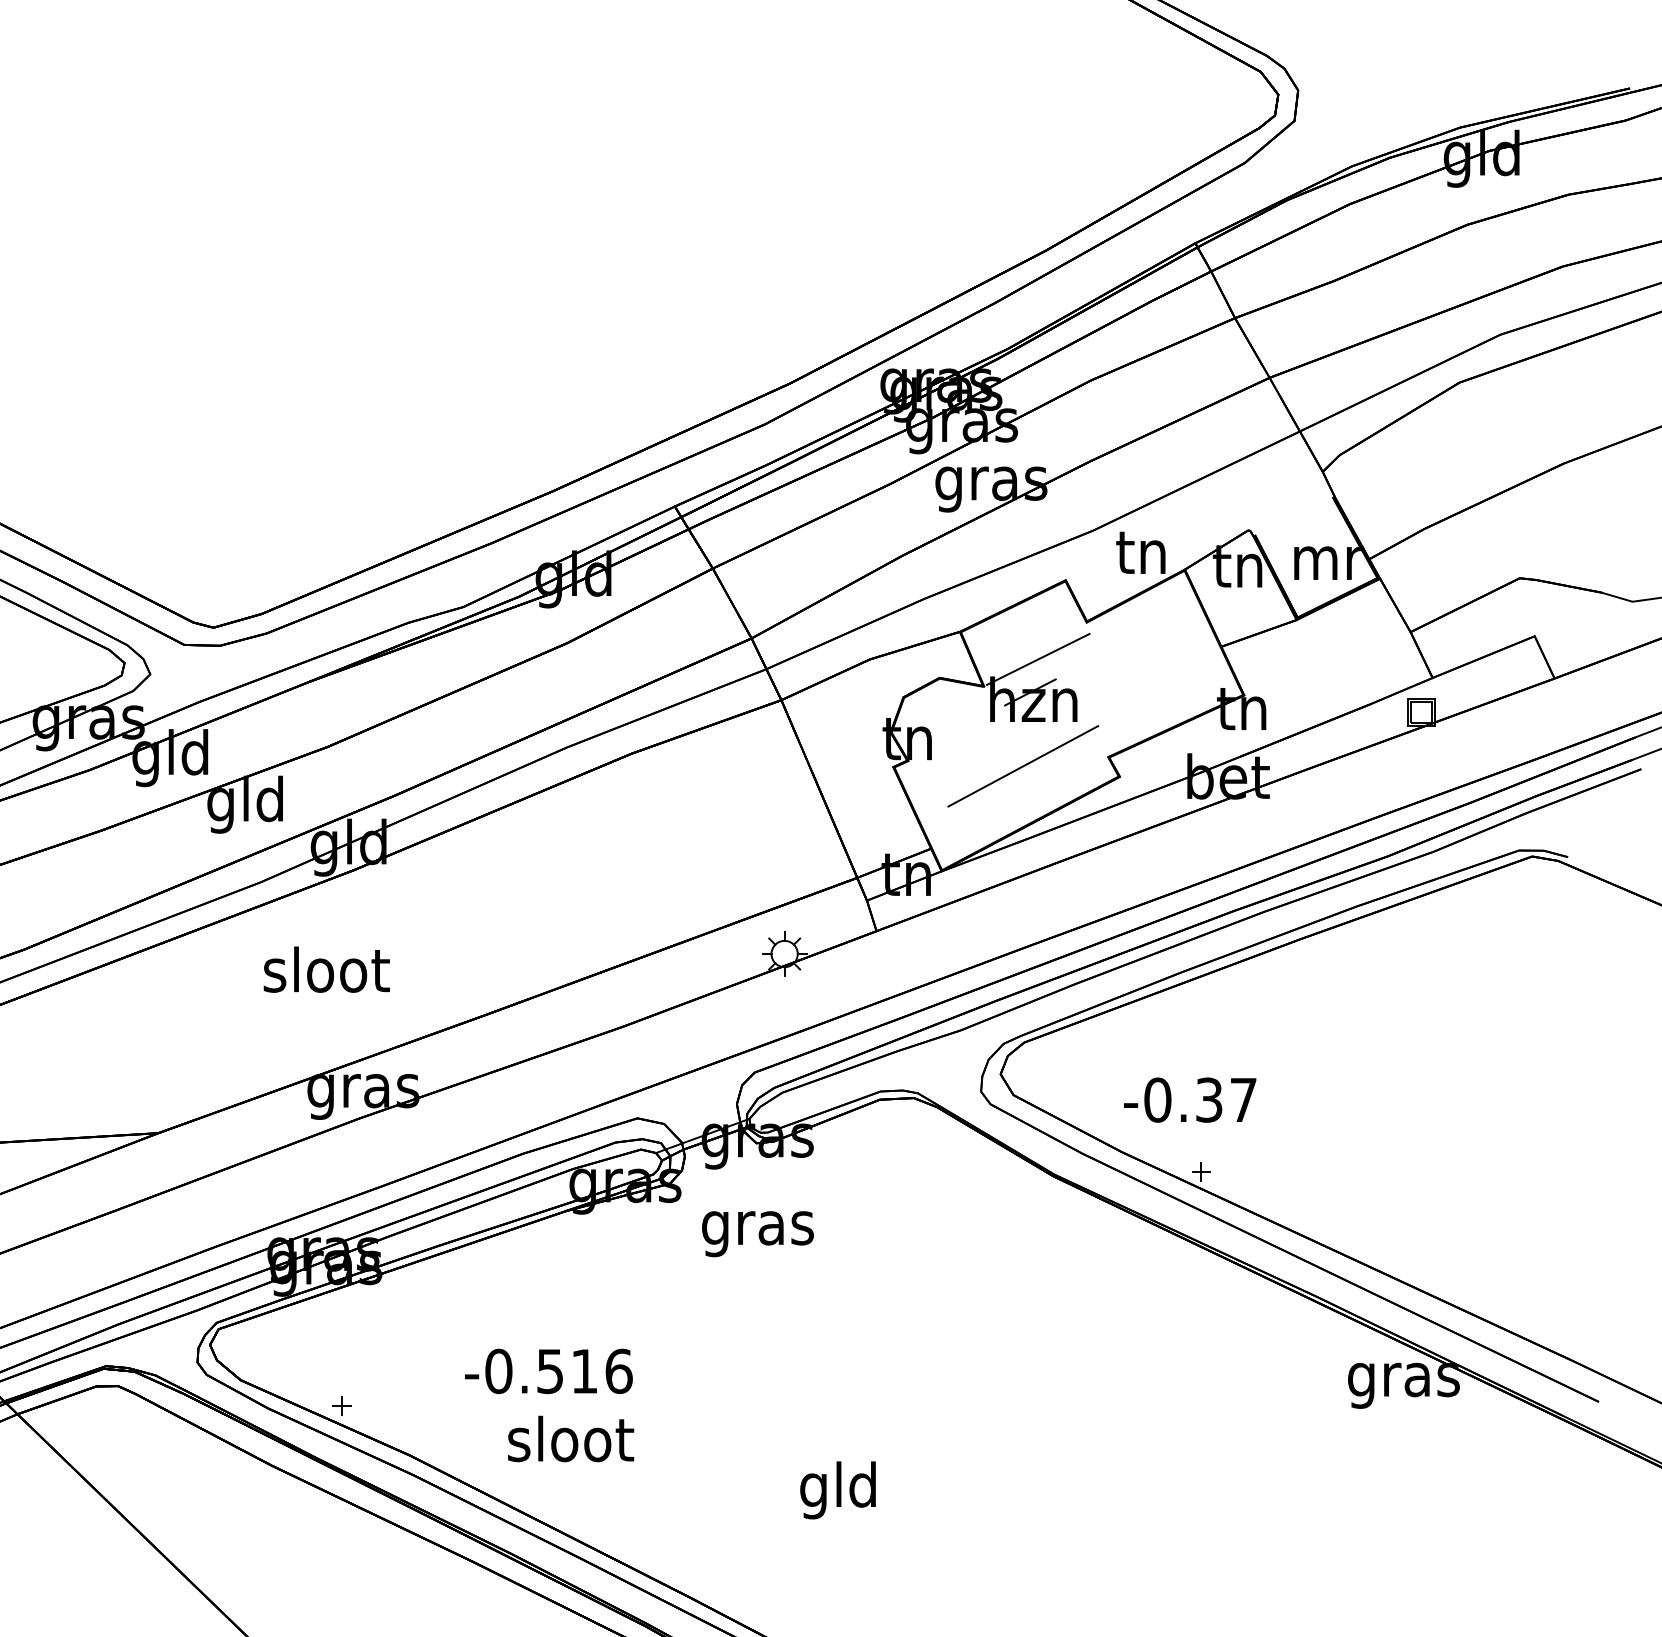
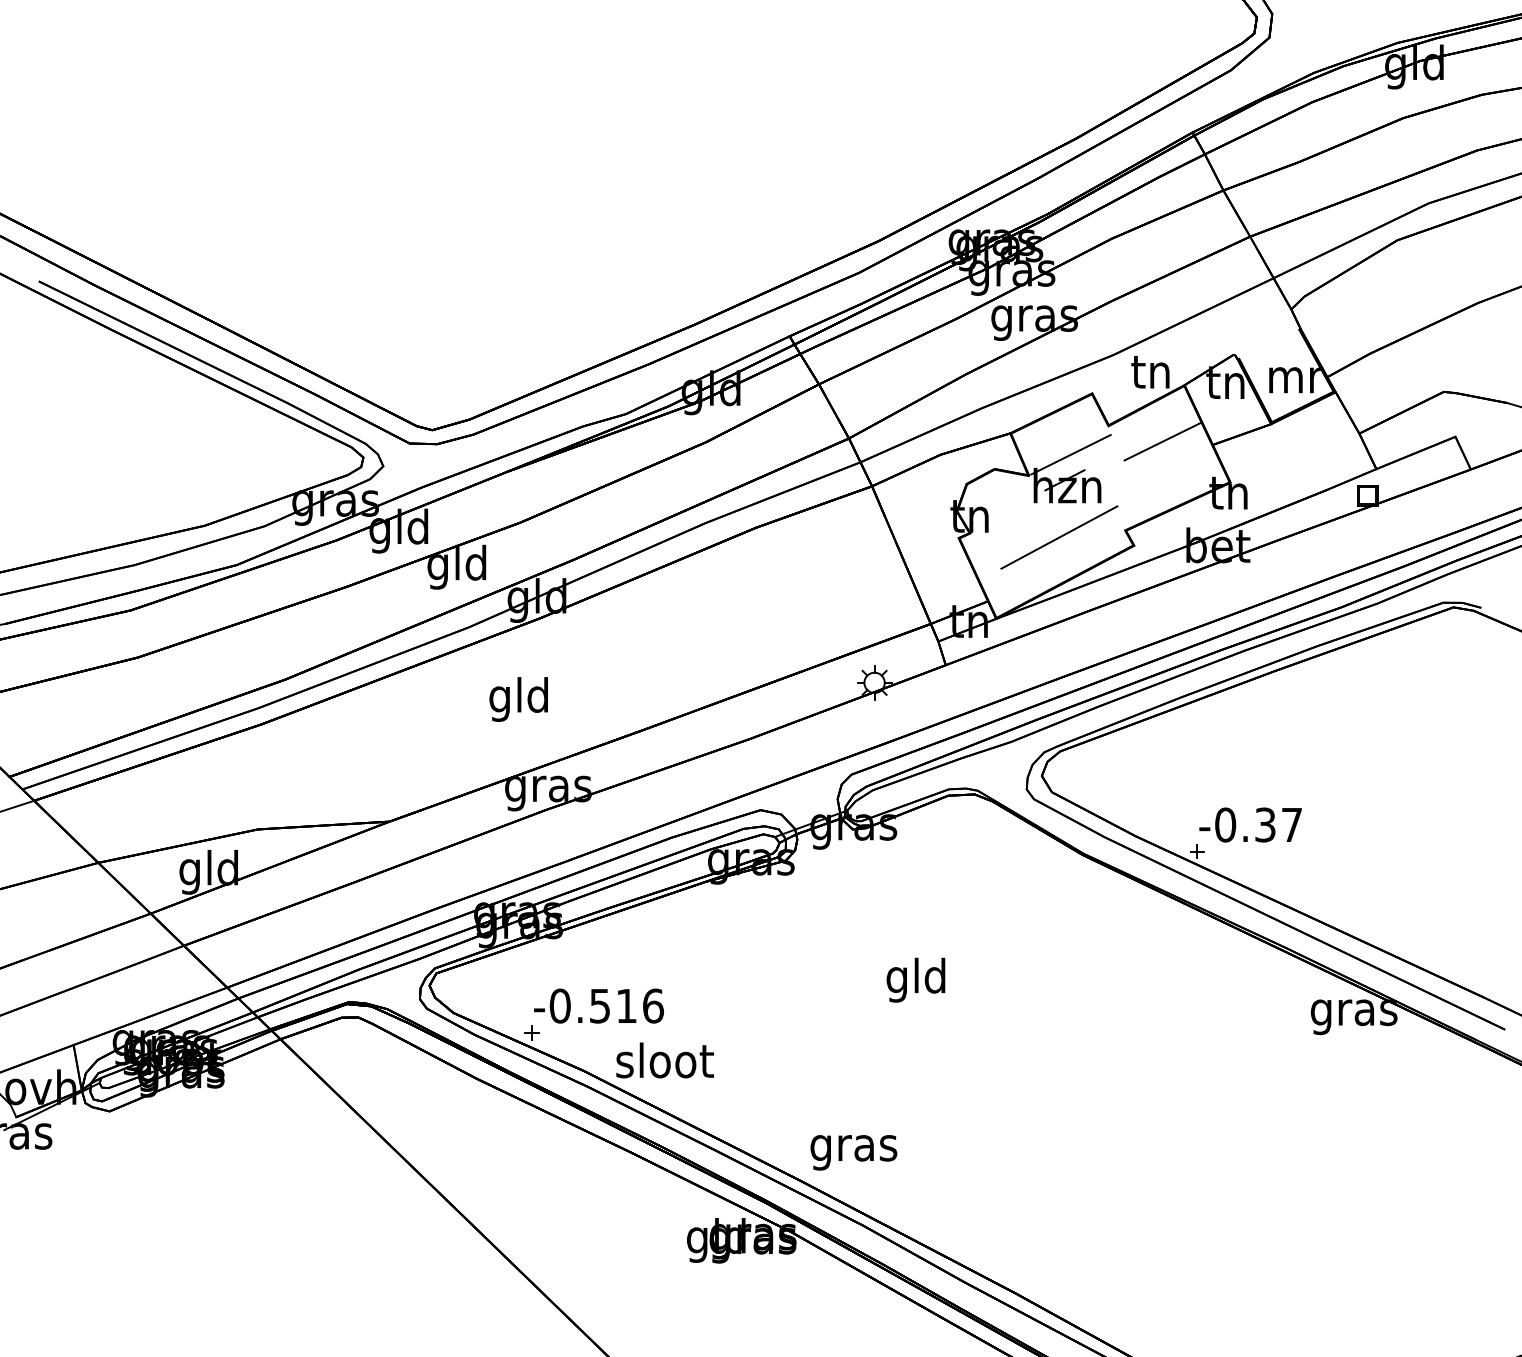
line: (1156, 642) -> (1162, 441), added
text: (326, 975) -> (519, 699), sloot -> gld
text: (1189, 1099) -> (1250, 824), moved
text: (757, 1233) -> (853, 1152), moved
text: (548, 1370) -> (598, 1005), moved
text: (570, 1439) -> (664, 1060), moved
text: (837, 1489) -> (915, 979), moved

